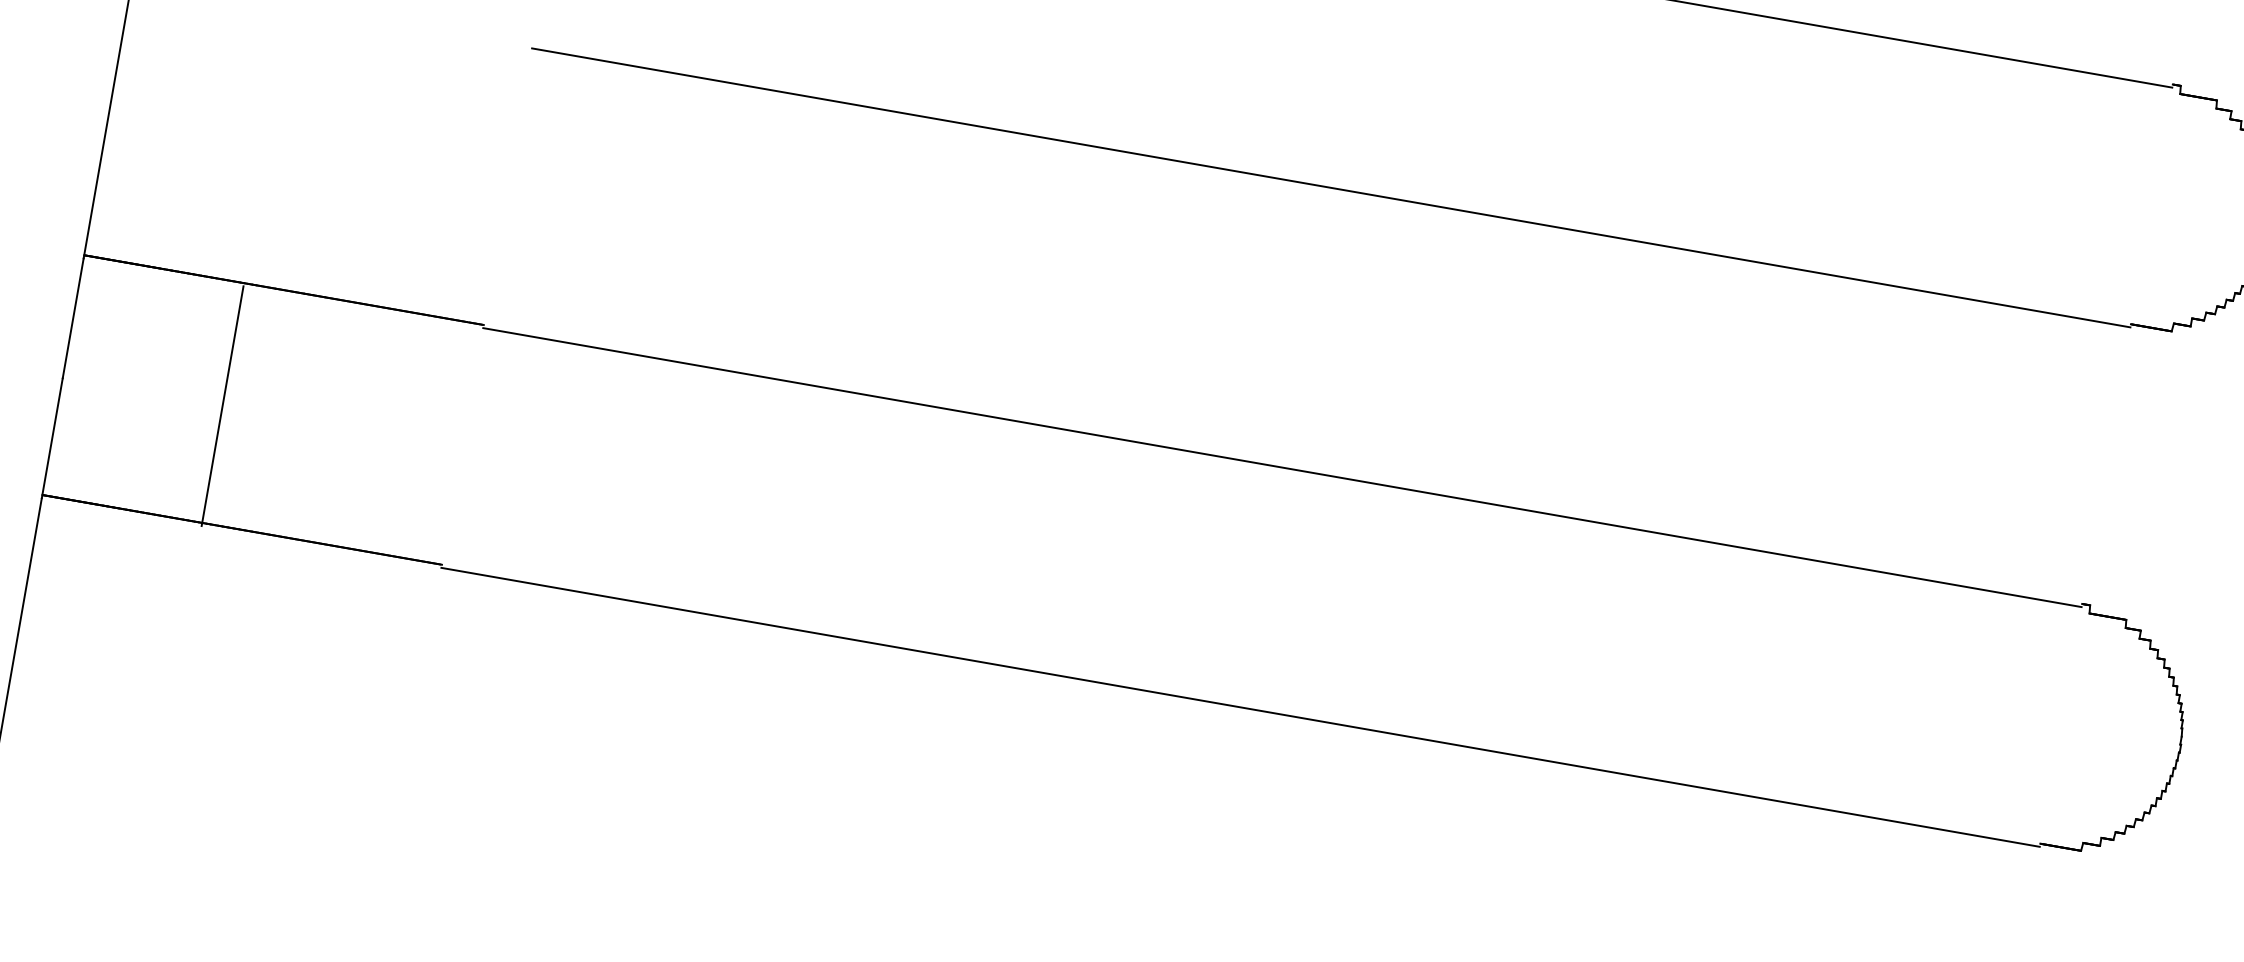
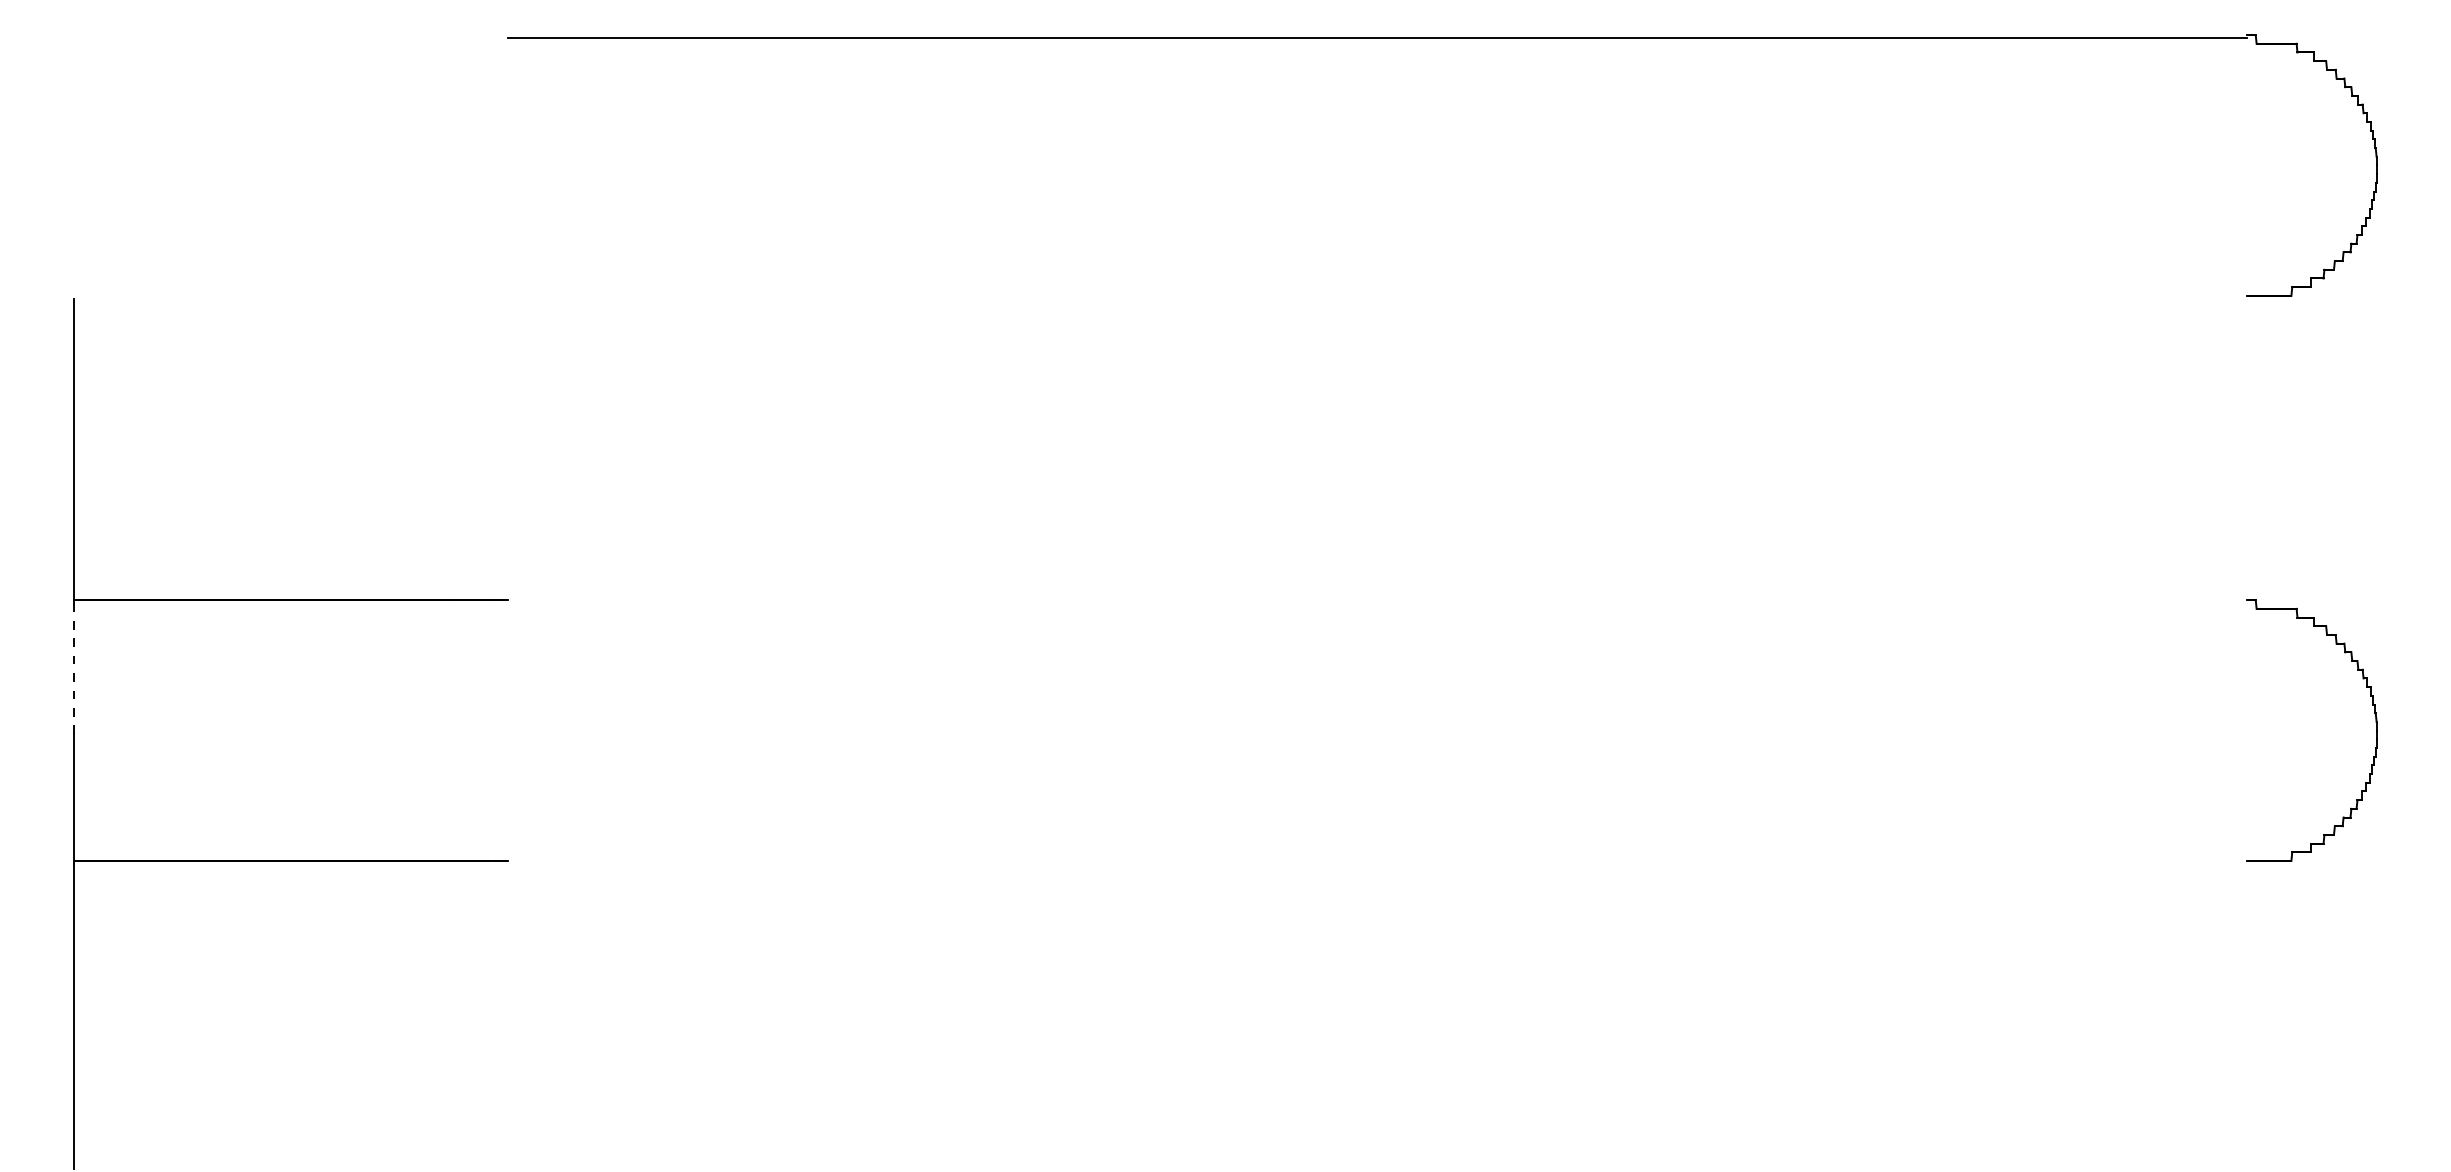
line: (1331, 188) -> (1377, 299), removed
line: (73, 318) -> (73, 668), solid -> dashed
line: (222, 405) -> (247, 733), removed
line: (1282, 467) -> (1377, 603), removed
line: (1240, 707) -> (1377, 864), removed

